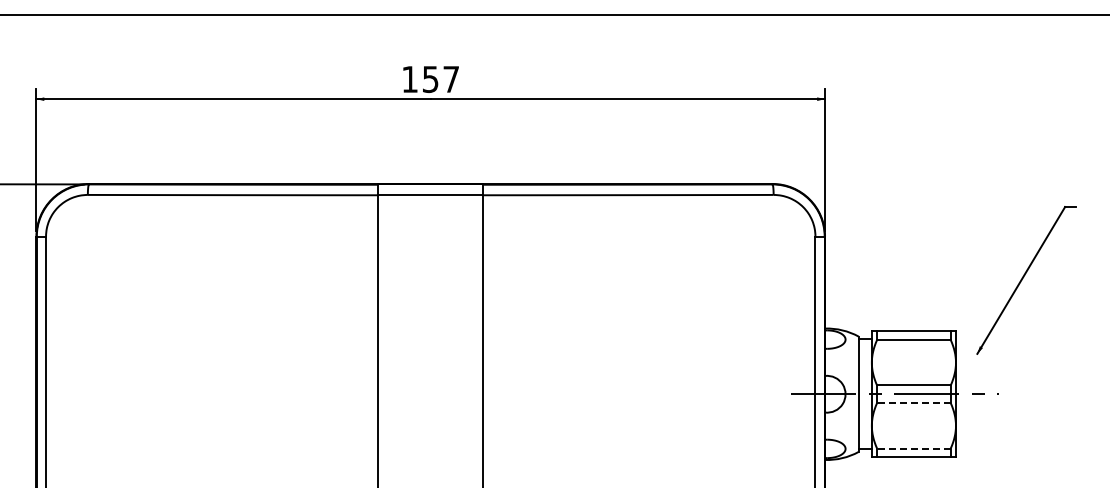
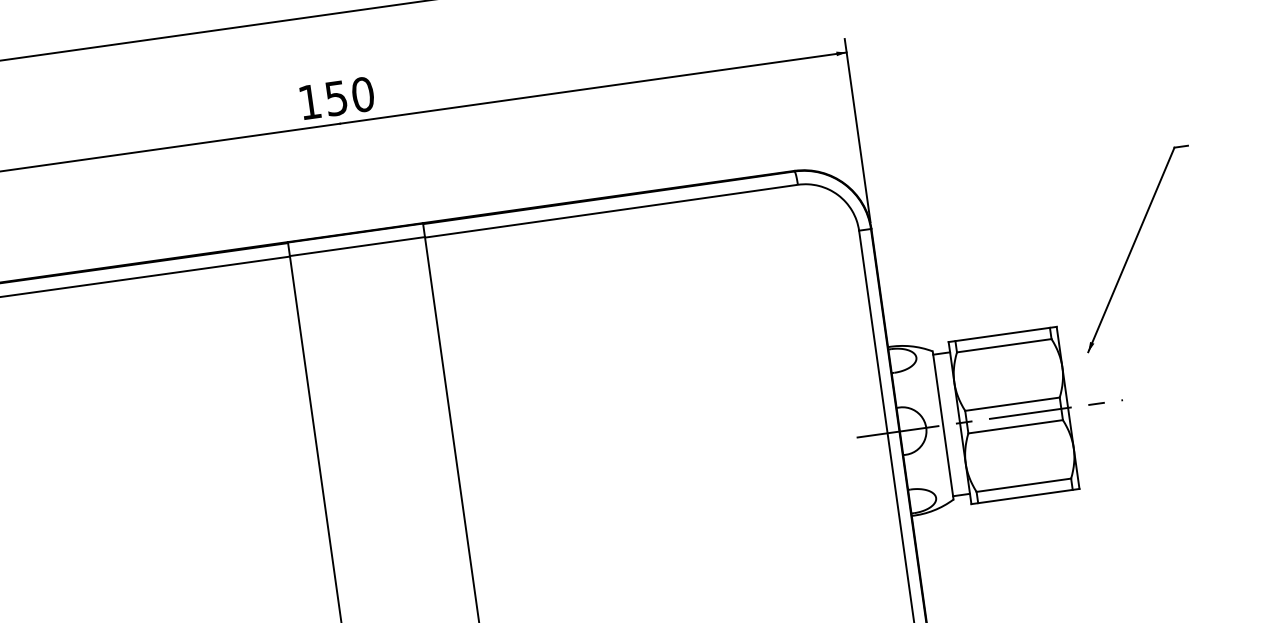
text: (451, 78) -> (363, 93), 157 -> 150
line: (913, 403) -> (1015, 427), dashed -> solid
line: (913, 448) -> (1023, 485), dashed -> solid

